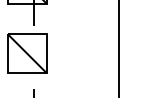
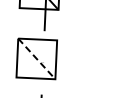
line: (27, 53) -> (37, 58), solid -> dashed

